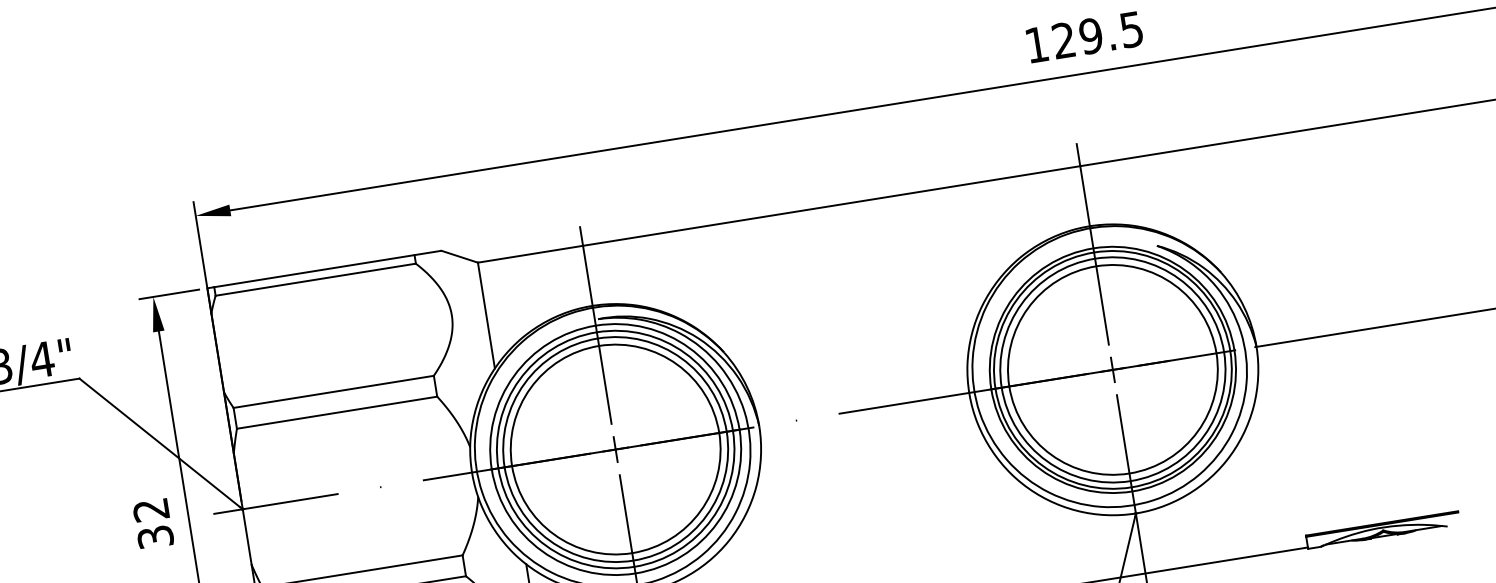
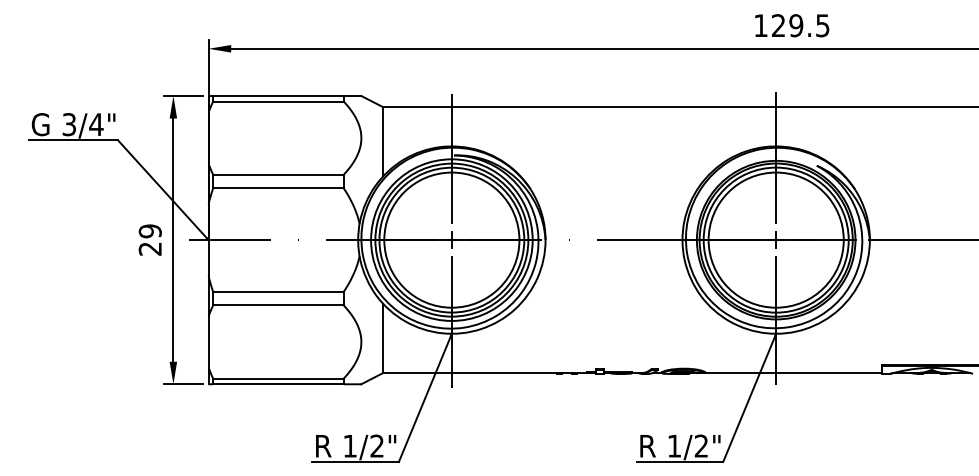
text: (151, 522) -> (149, 239), 32 -> 29

